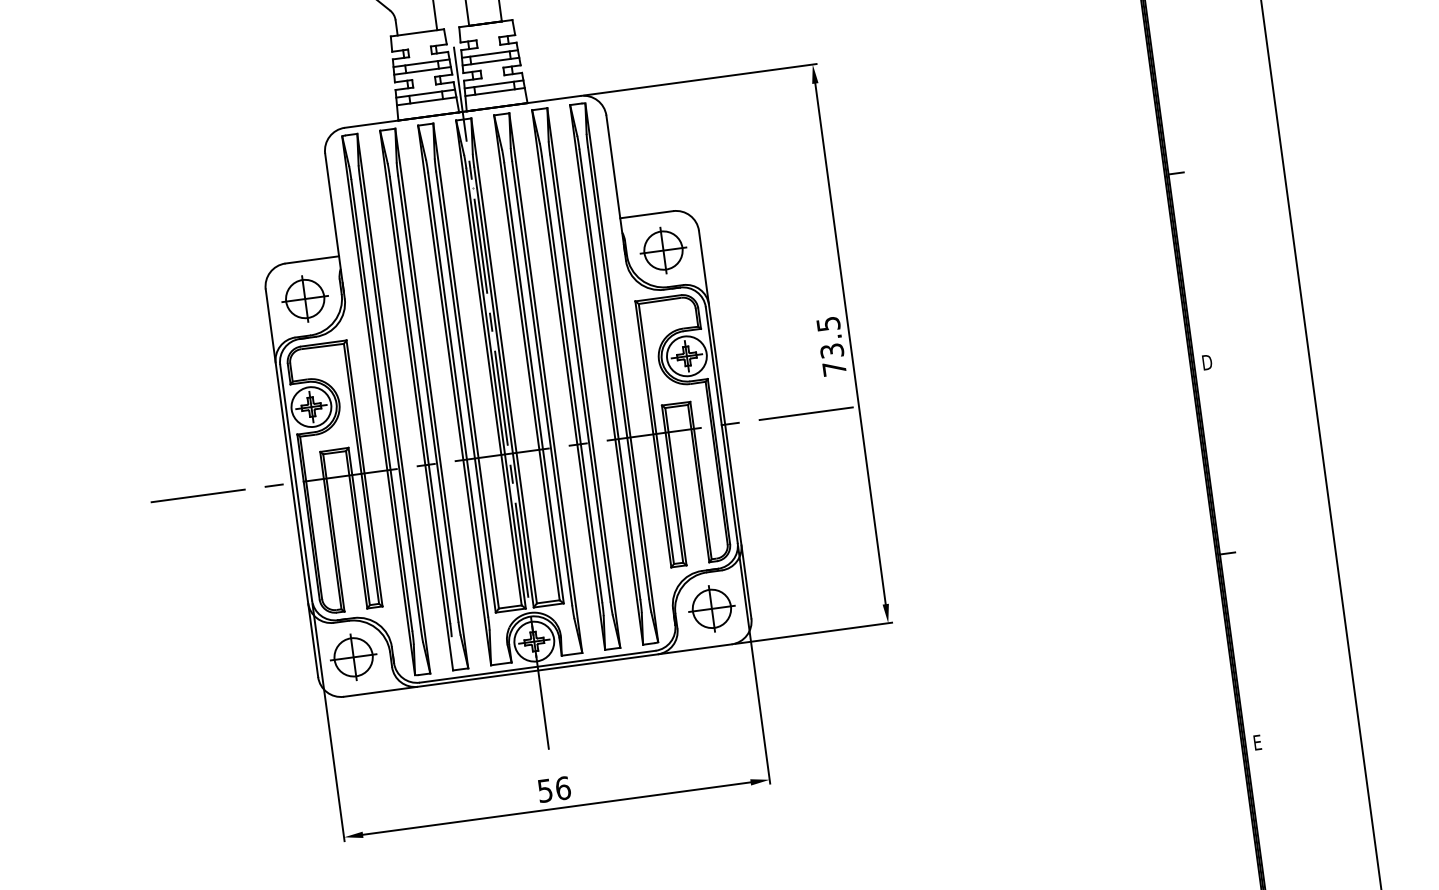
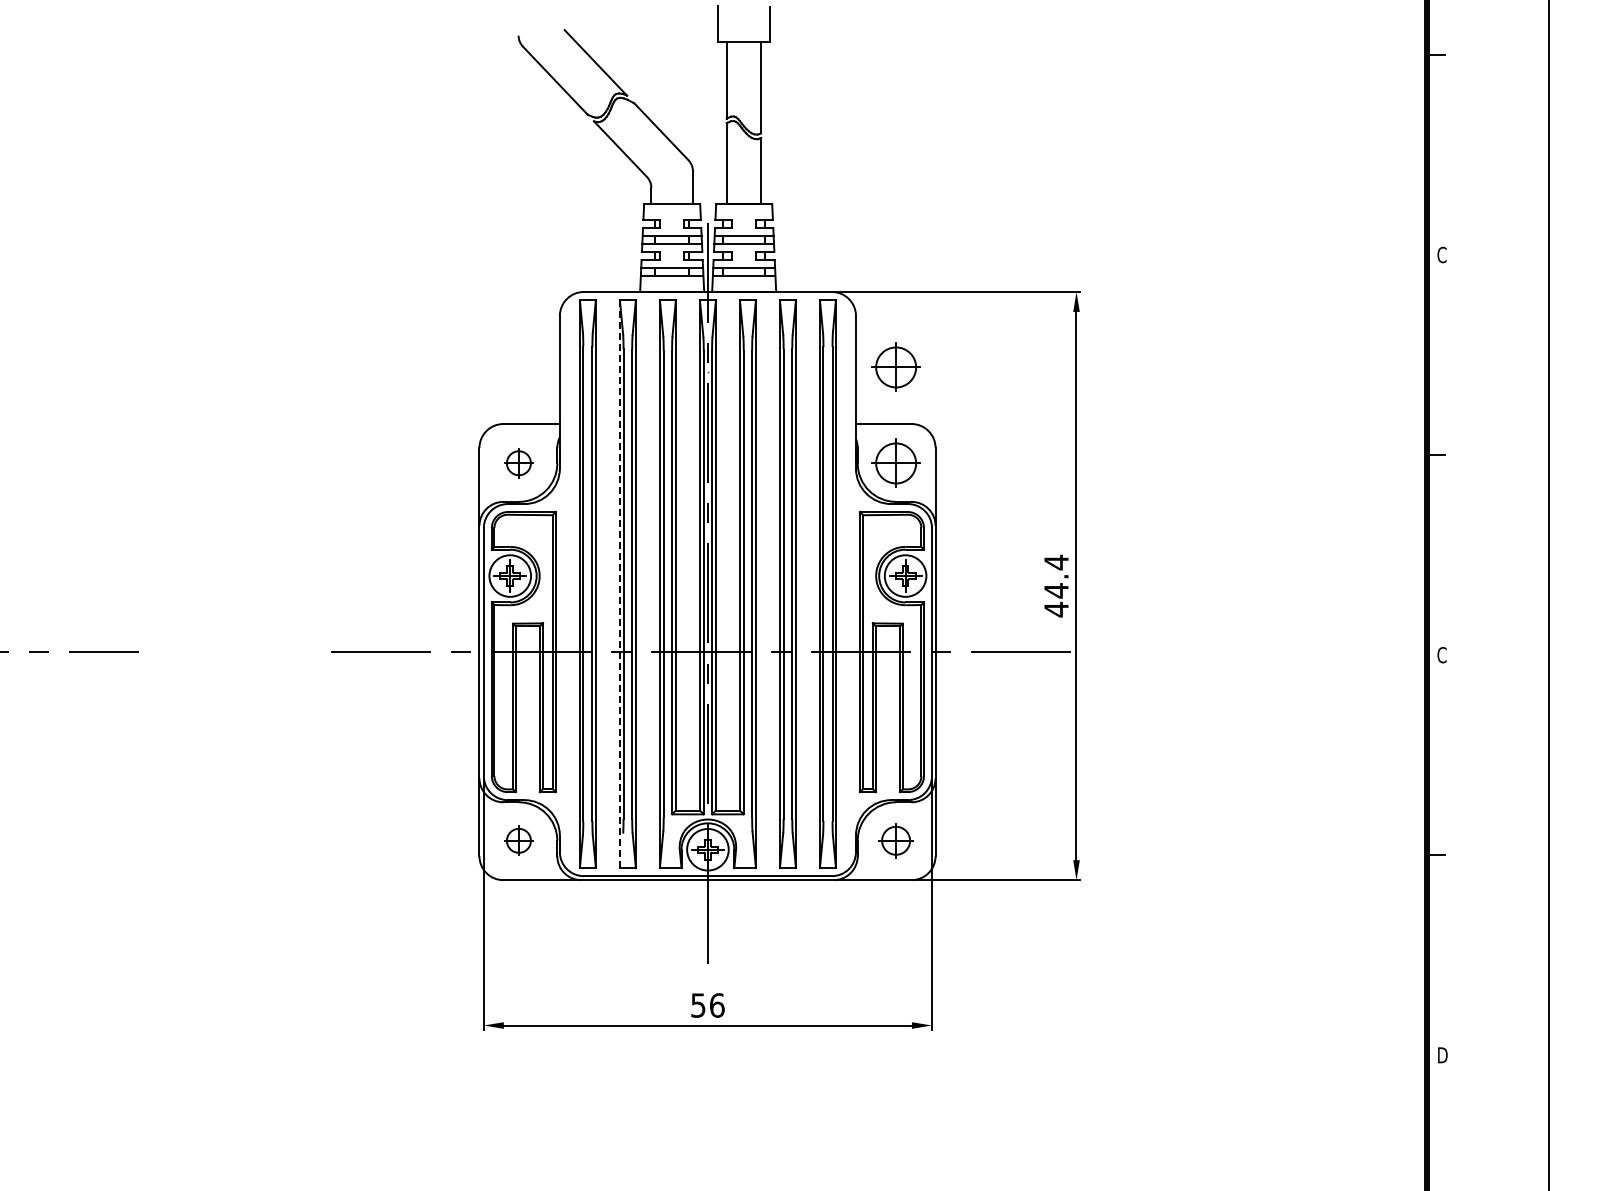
part: (650, 158) -> (895, 366), added
part: (304, 298) -> (518, 462), size x0.6
text: (831, 345) -> (1056, 585), 73.5 -> 44.4
text: (1207, 362) -> (1442, 655), D -> C
line: (416, 401) -> (619, 584), solid -> dashed
part: (711, 608) -> (895, 840), size x0.7
part: (353, 657) -> (518, 840), size x0.6
text: (1258, 742) -> (1442, 1055), E -> D

